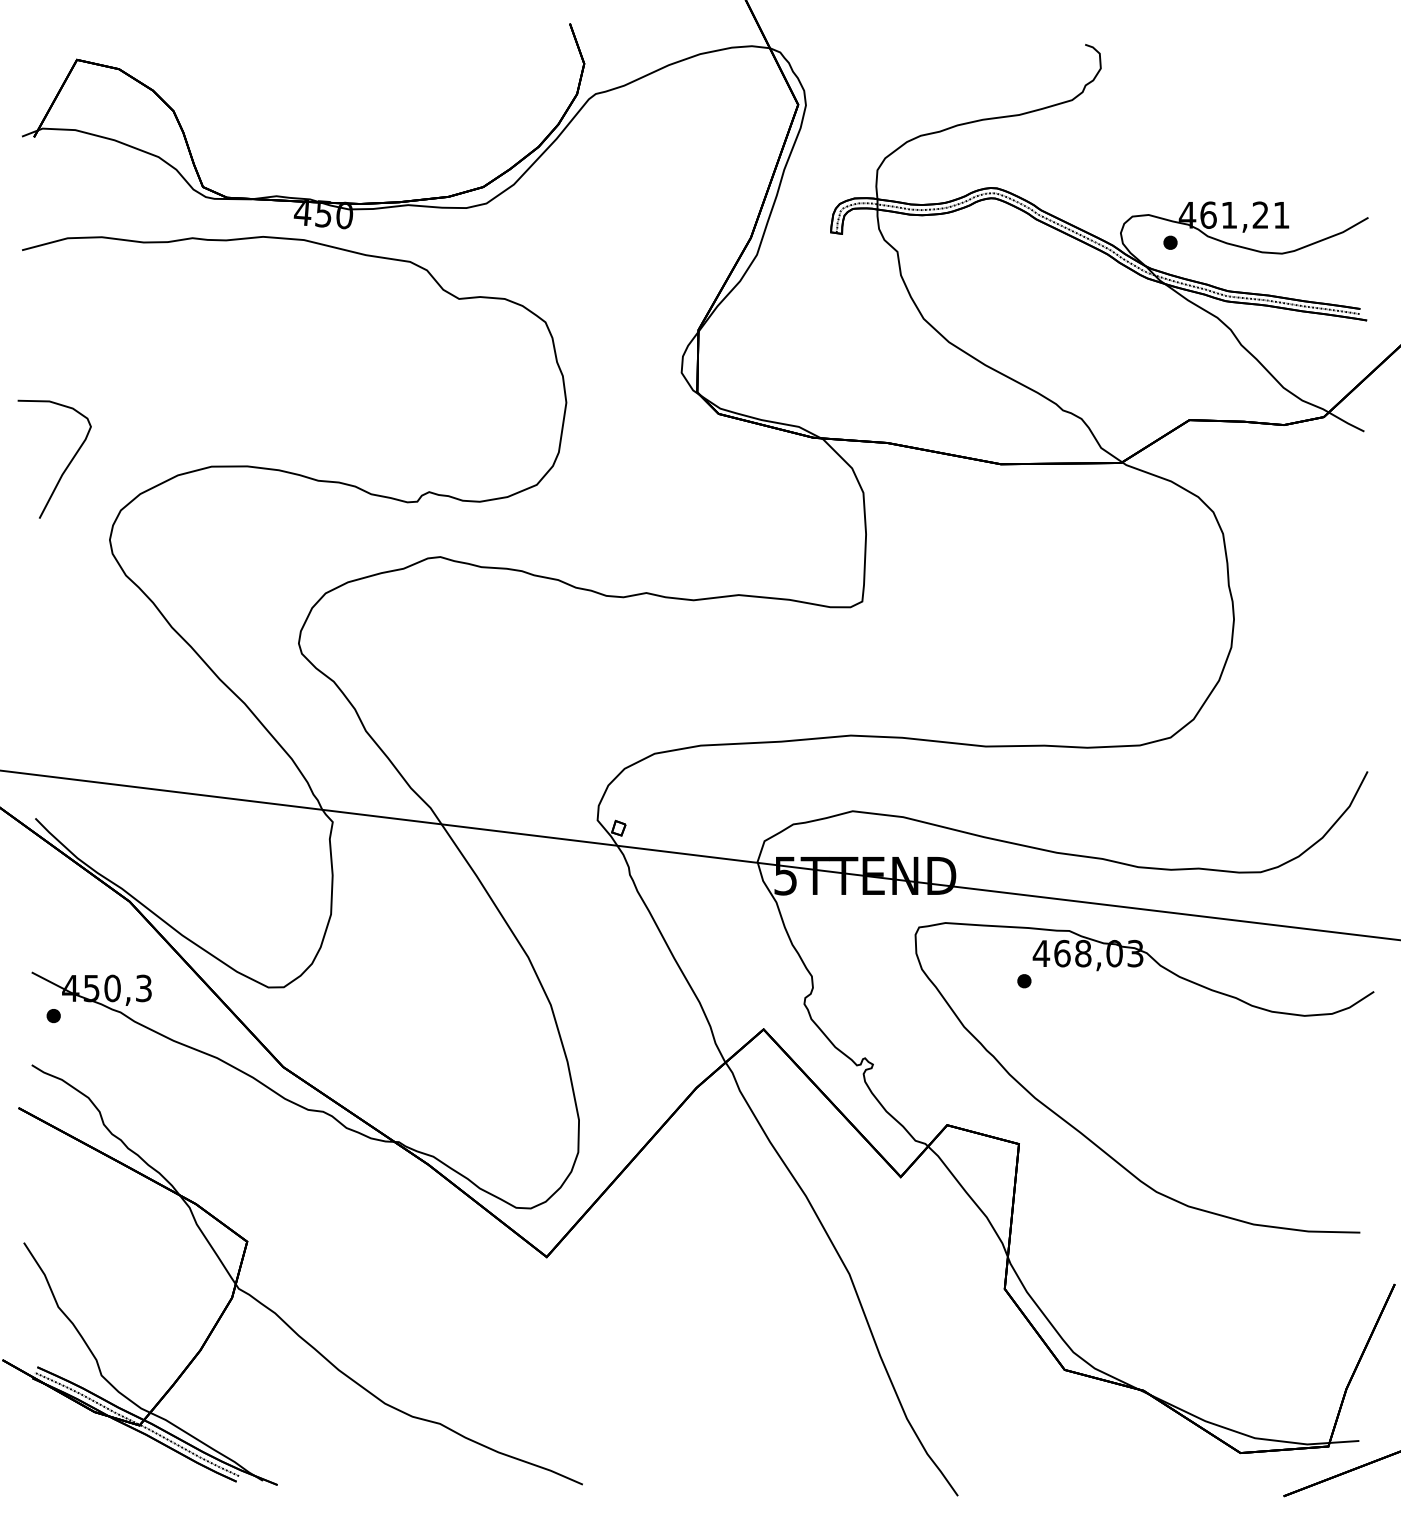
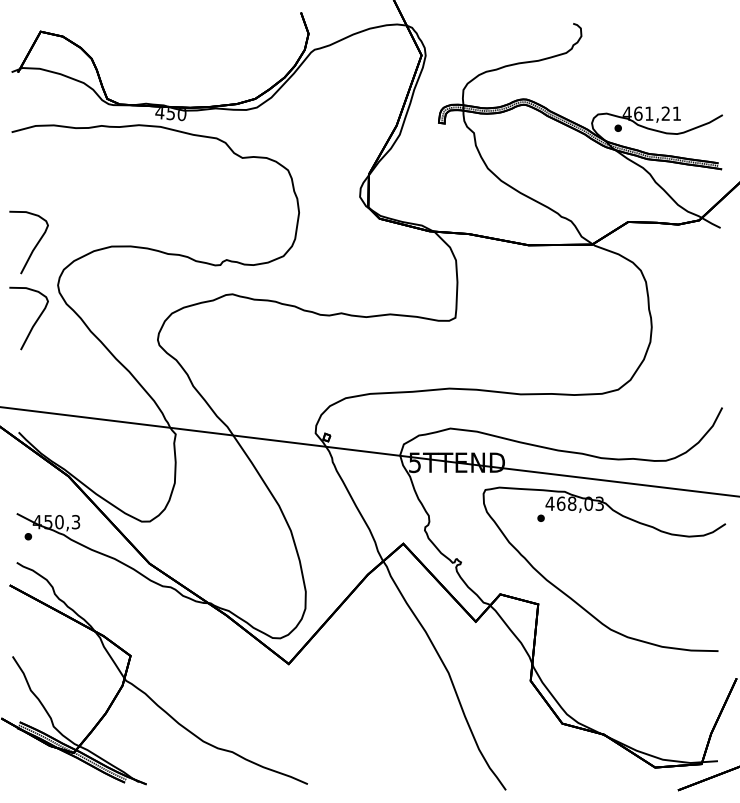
part: (65, 610) -> (34, 322), added

